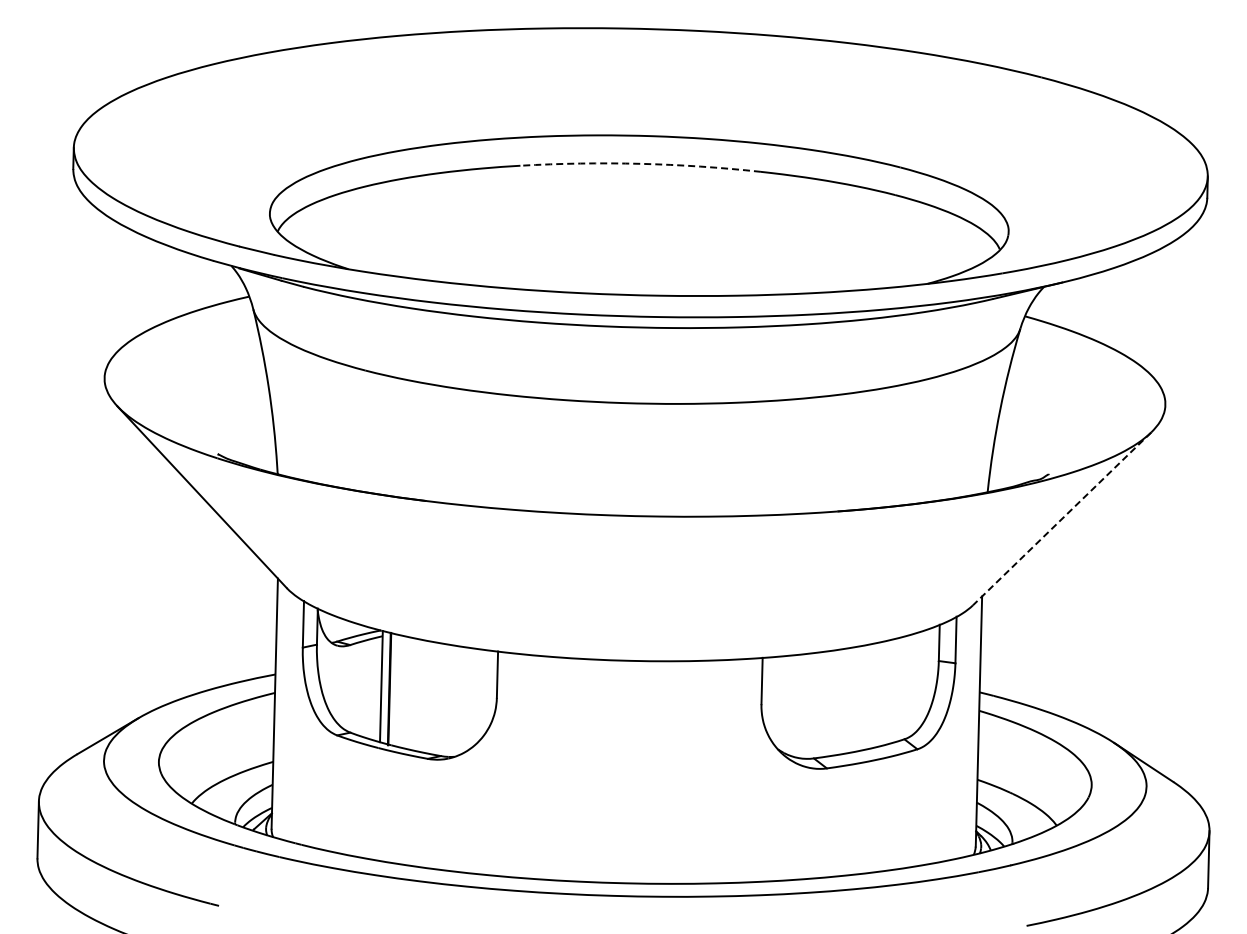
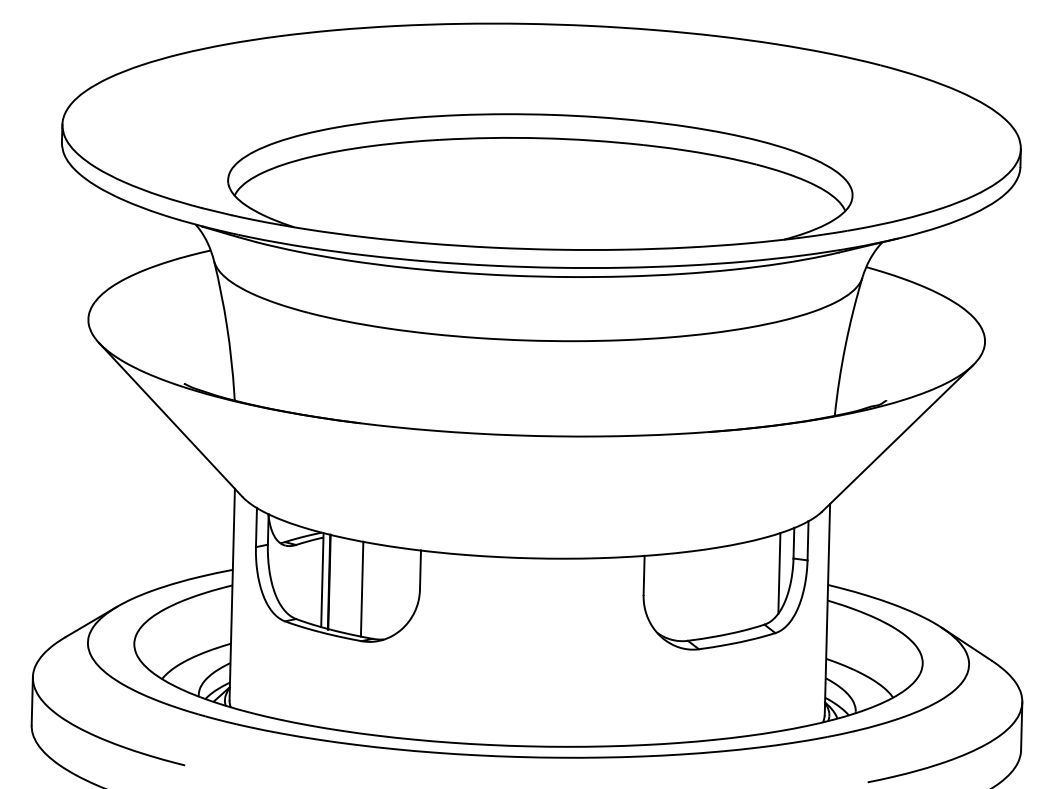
arc: (640, 163) -> (541, 137), dashed -> solid
line: (1061, 519) -> (897, 438), dashed -> solid
line: (921, 678) -> (778, 573), added
line: (428, 697) -> (362, 589), added

